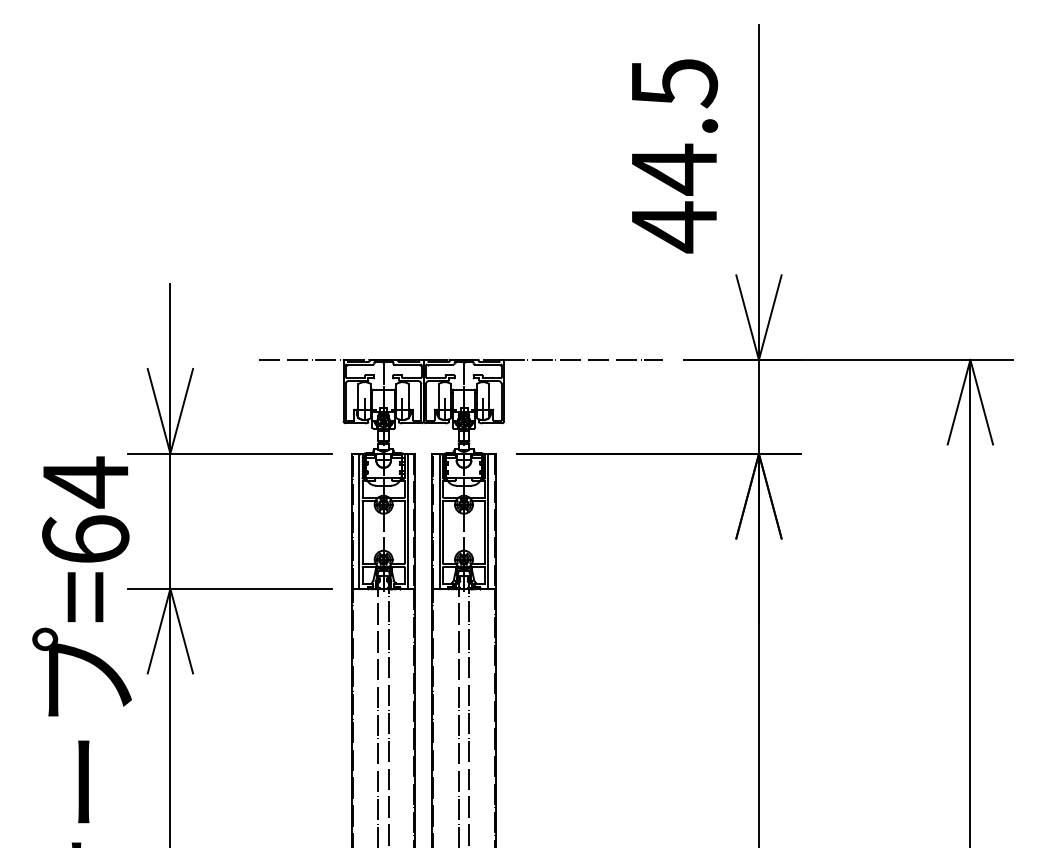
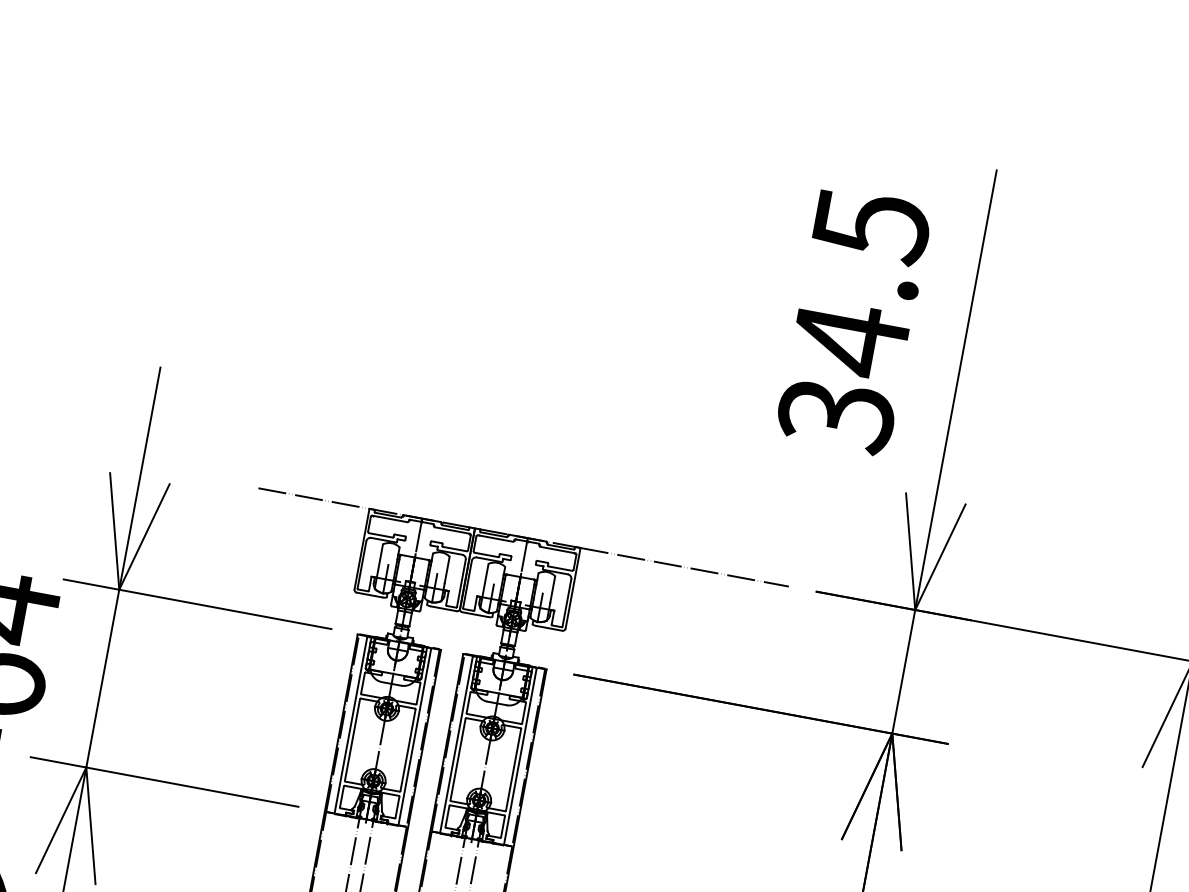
text: (674, 227) -> (836, 415), 44.5 -> 34.5

